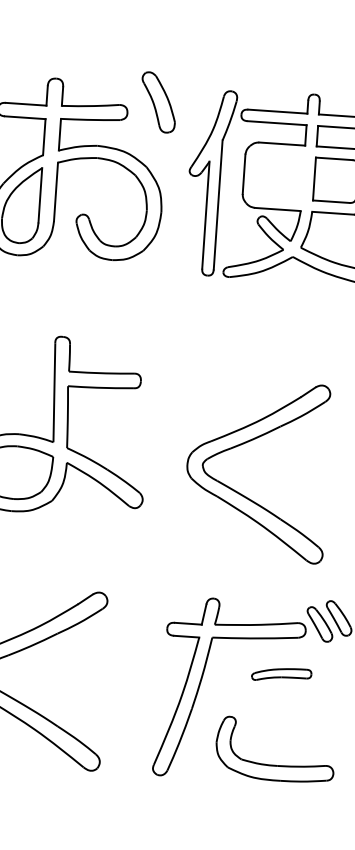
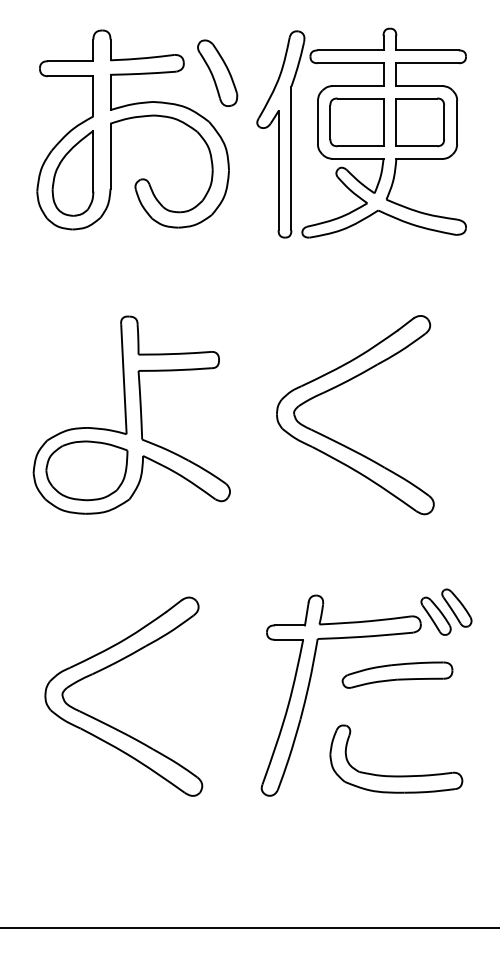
part: (158, 101) -> (217, 72), moved
part: (278, 176) -> (356, 122), added
part: (243, 495) -> (341, 443), moved
part: (281, 674) -> (397, 674), size x1.67

